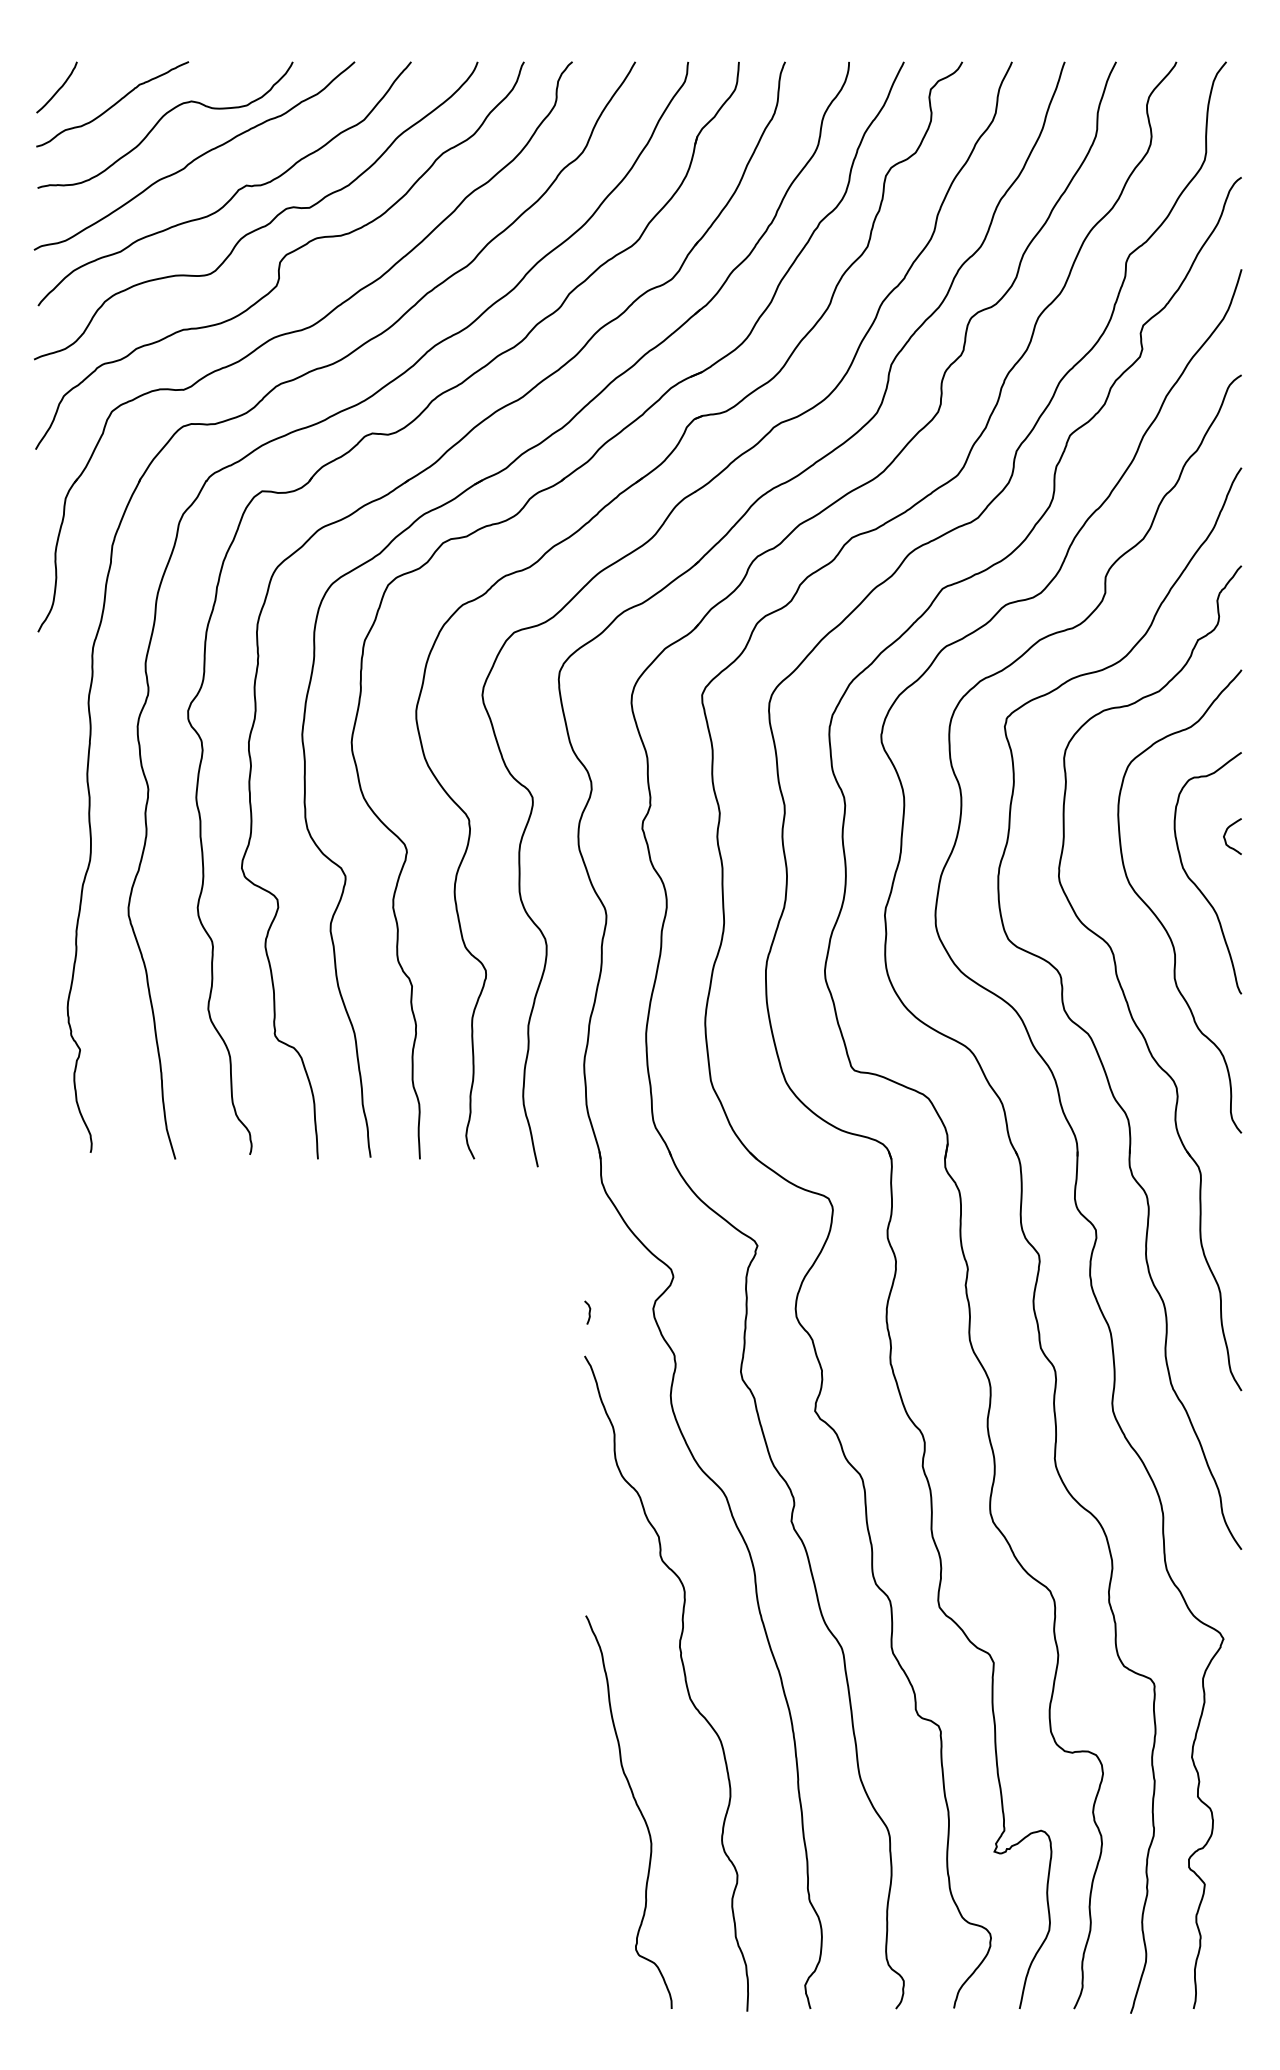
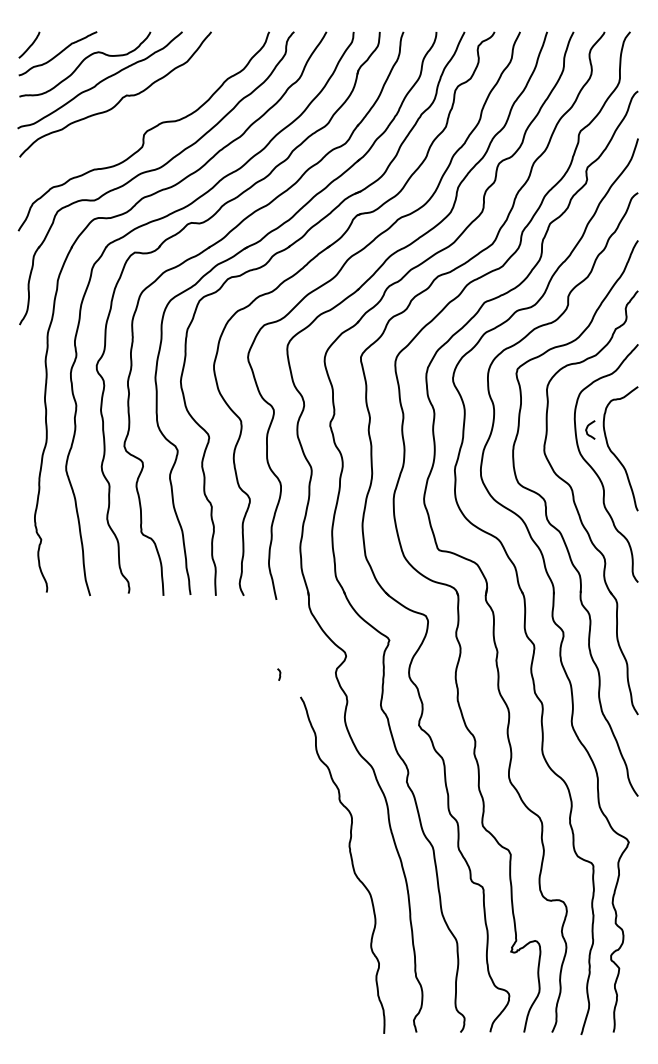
curve: (263, 224) -> (135, 115), removed
curve: (1228, 831) -> (588, 427), moved
curve: (588, 1312) -> (279, 674), moved
curve: (635, 1806) -> (326, 928), removed

